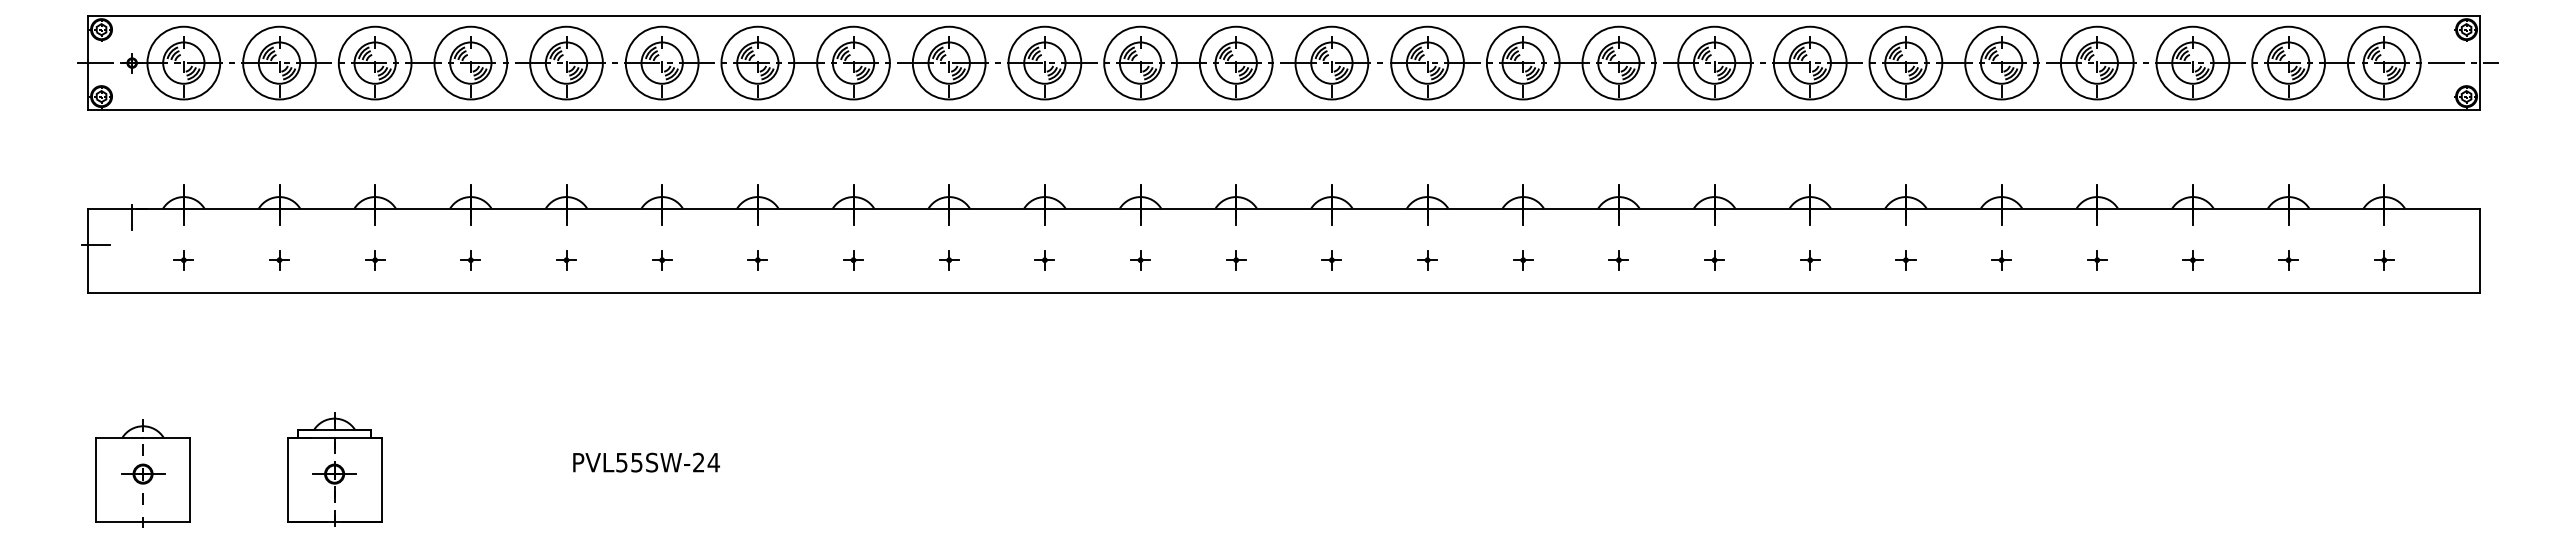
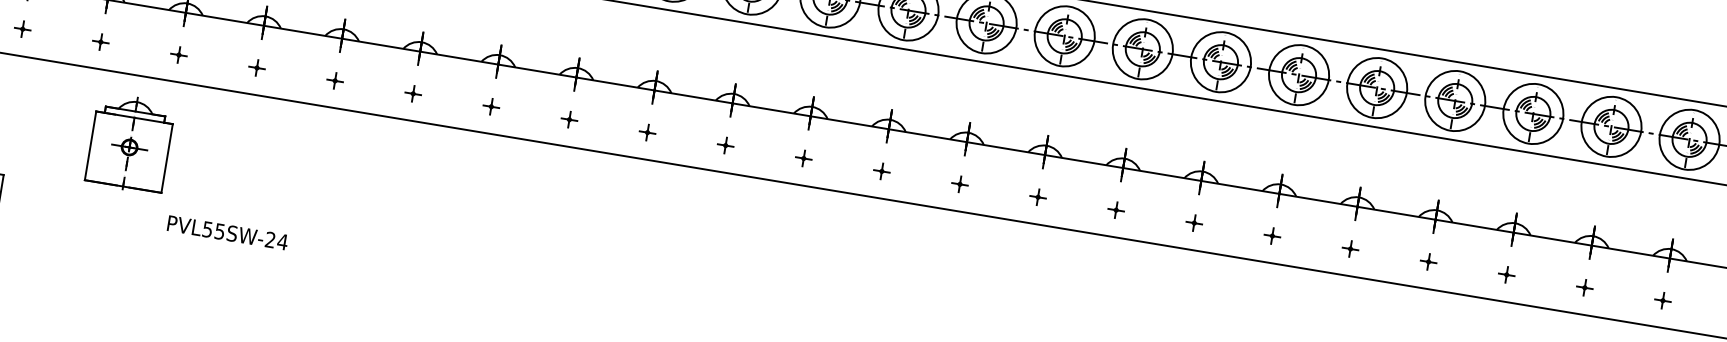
text: (646, 462) -> (227, 232), moved
part: (334, 469) -> (130, 143), moved

